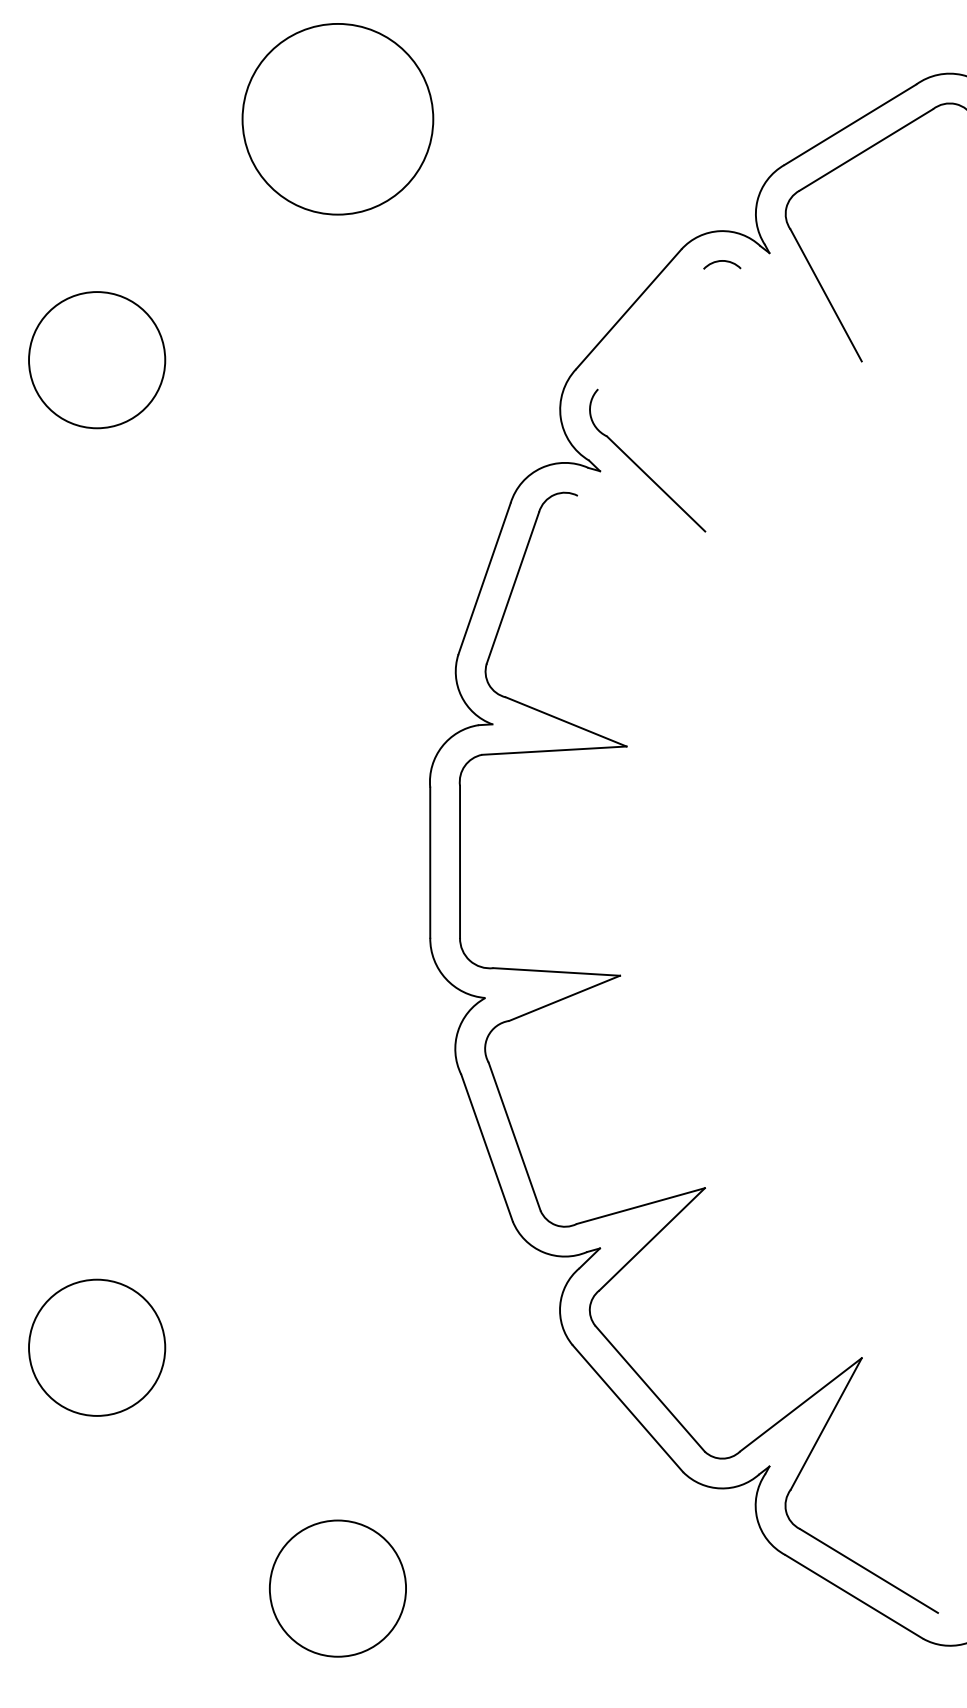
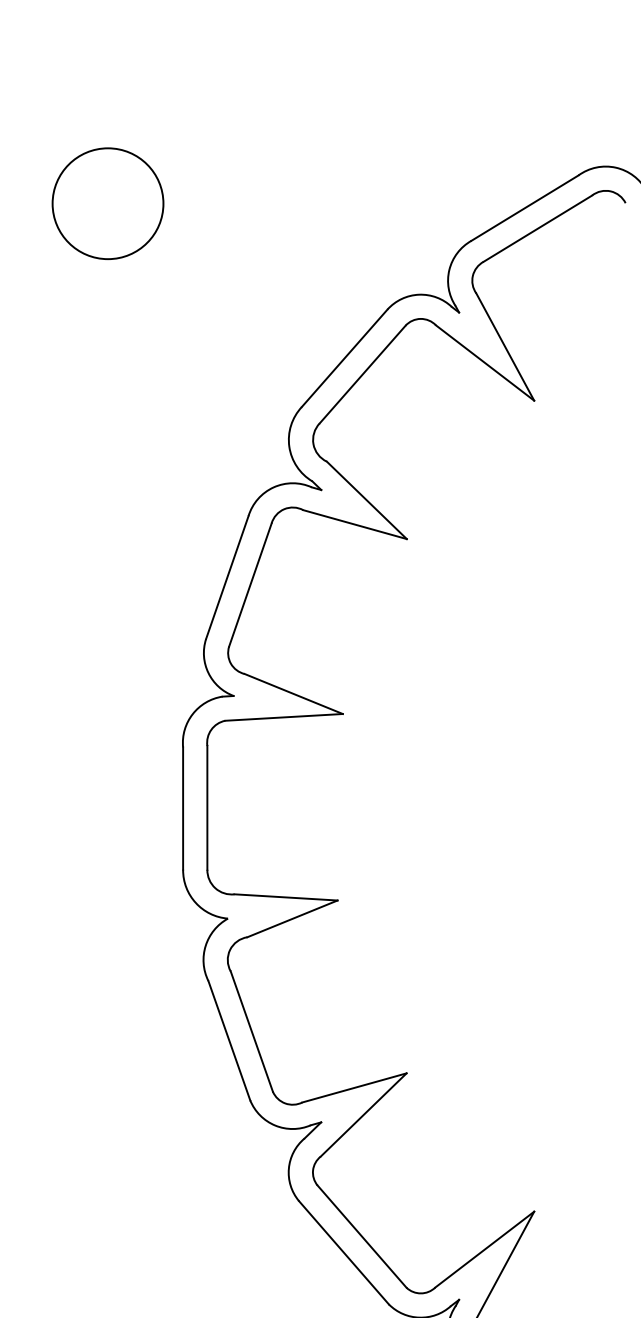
circle: (337, 119) -> (107, 203), size x0.71
line: (800, 314) -> (484, 362), added
line: (650, 329) -> (362, 374), added
line: (641, 513) -> (355, 524), added

